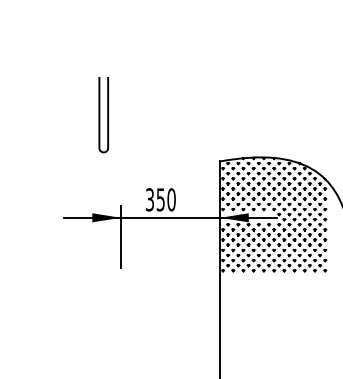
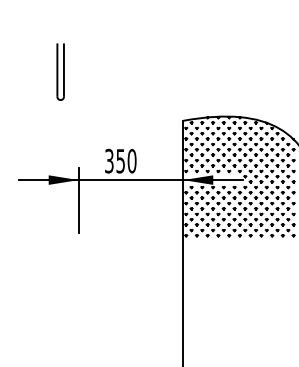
part: (103, 114) -> (60, 71), size x0.71

